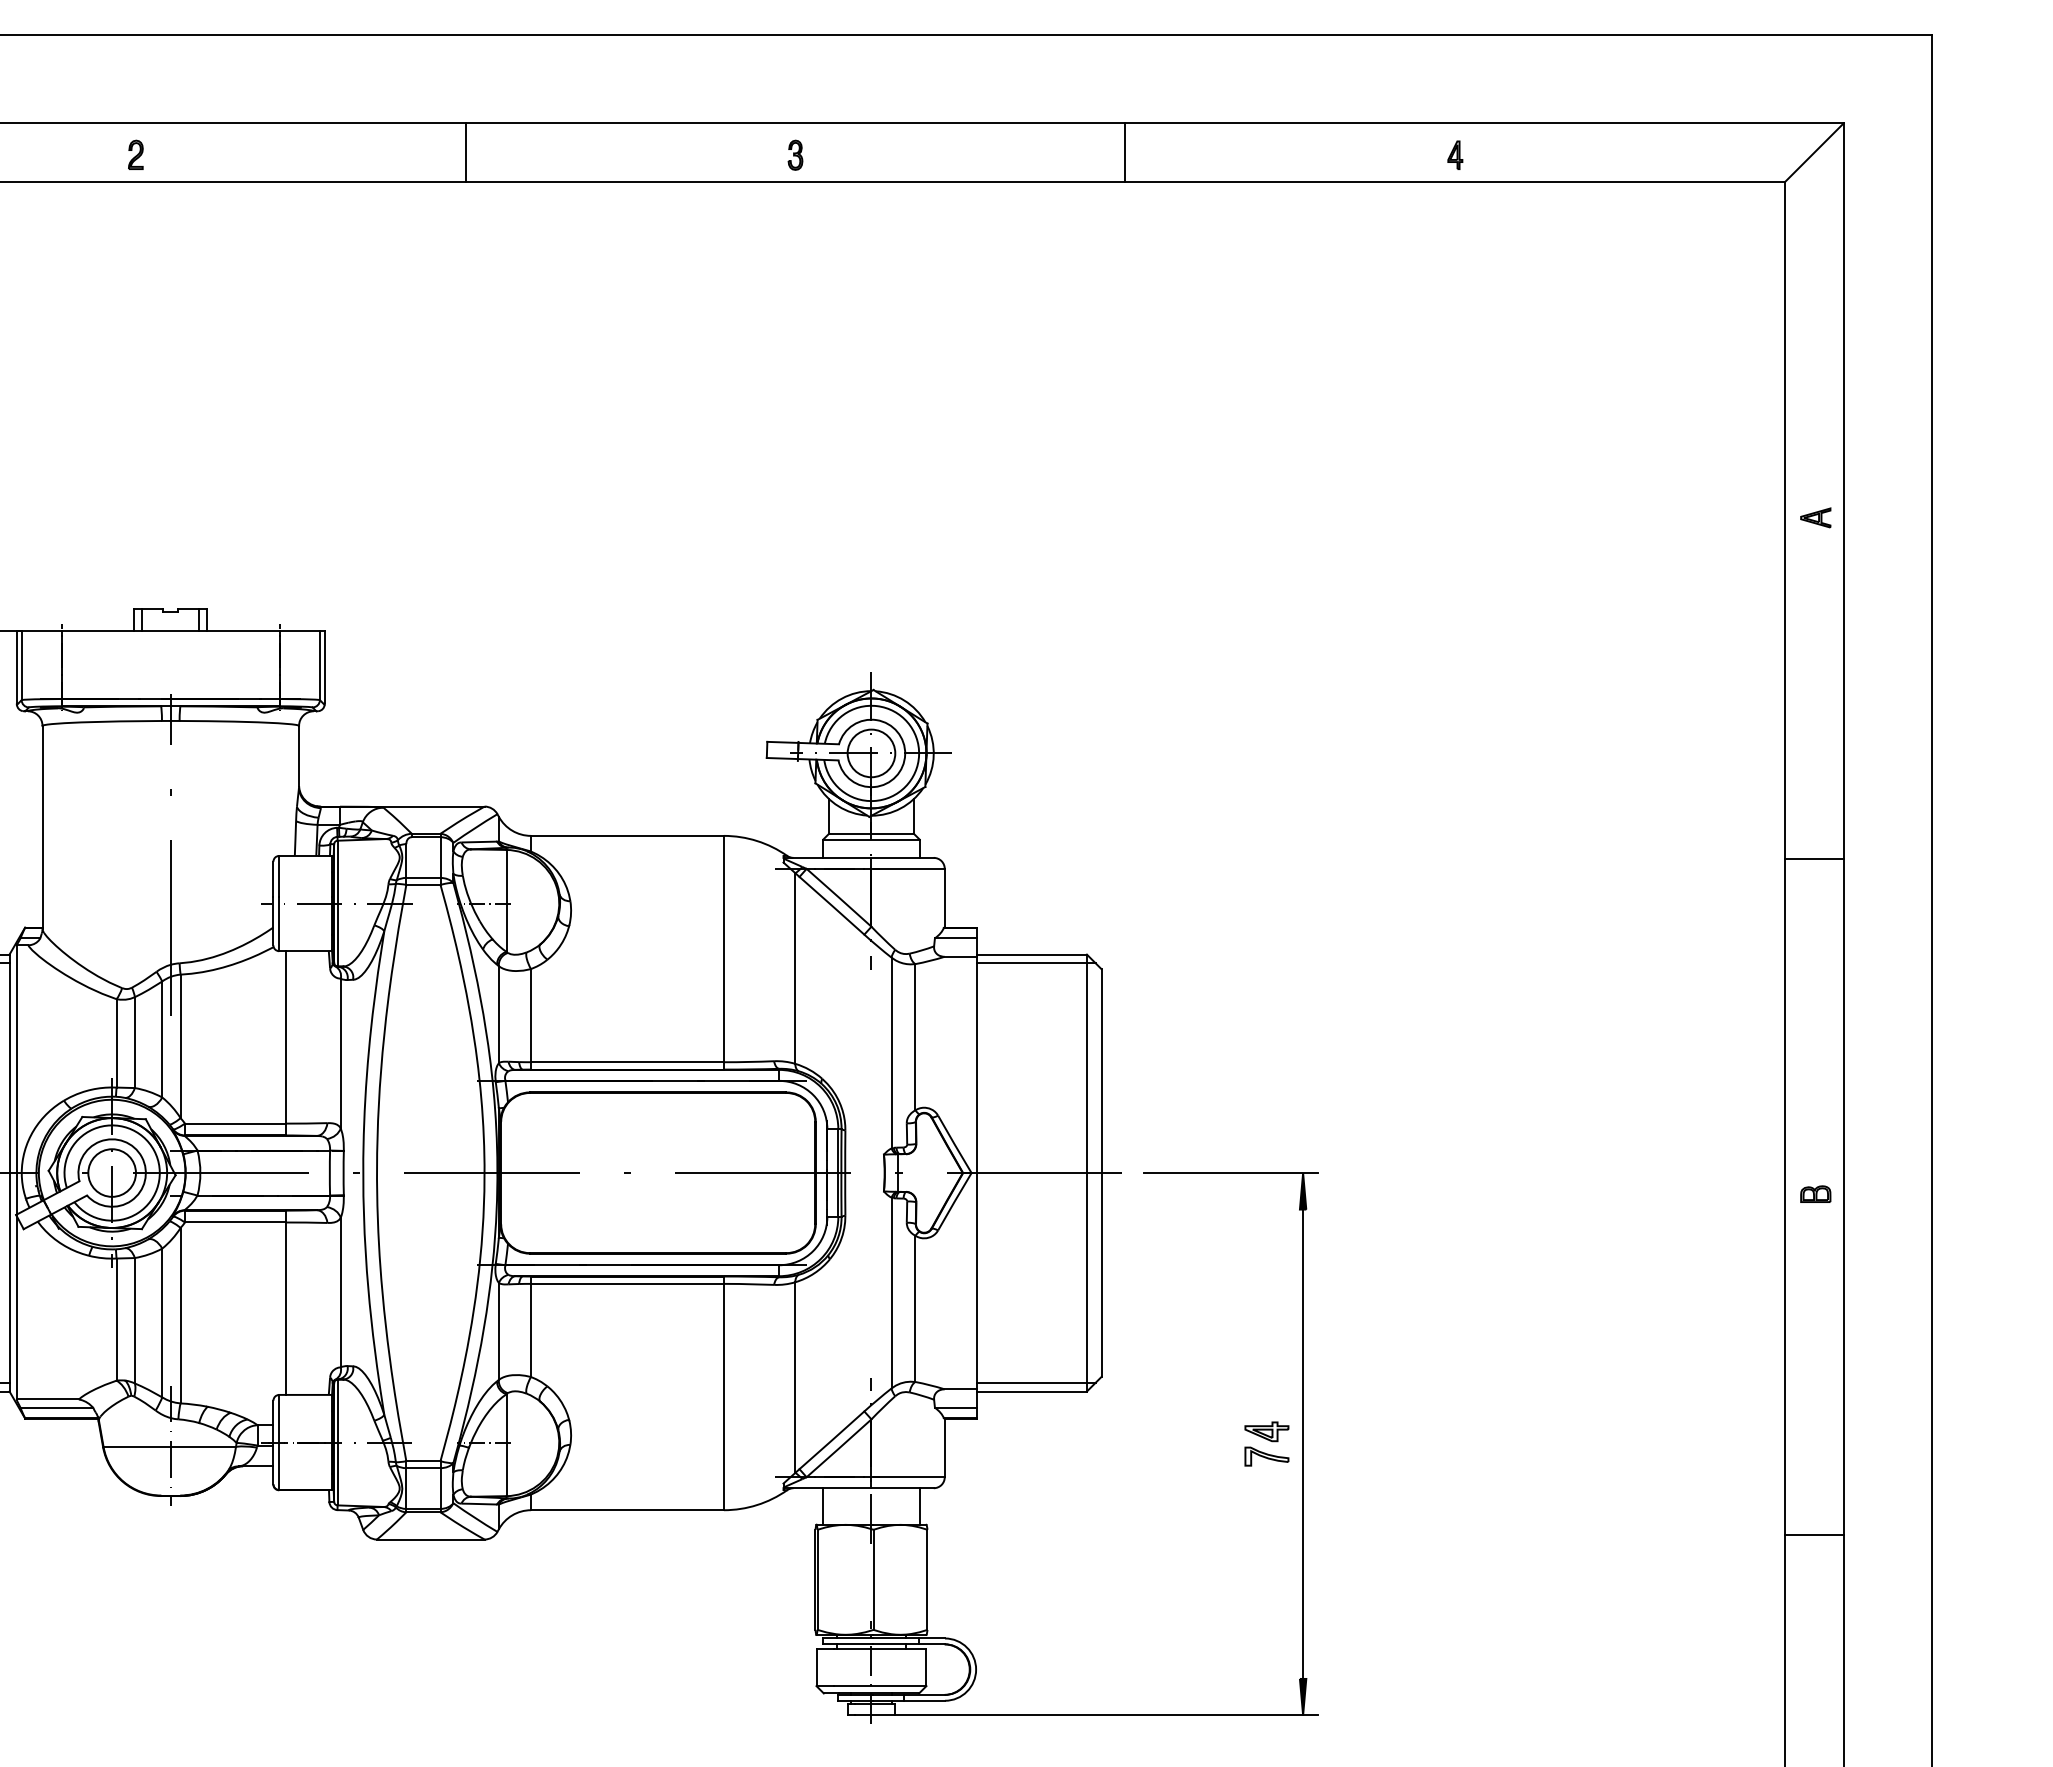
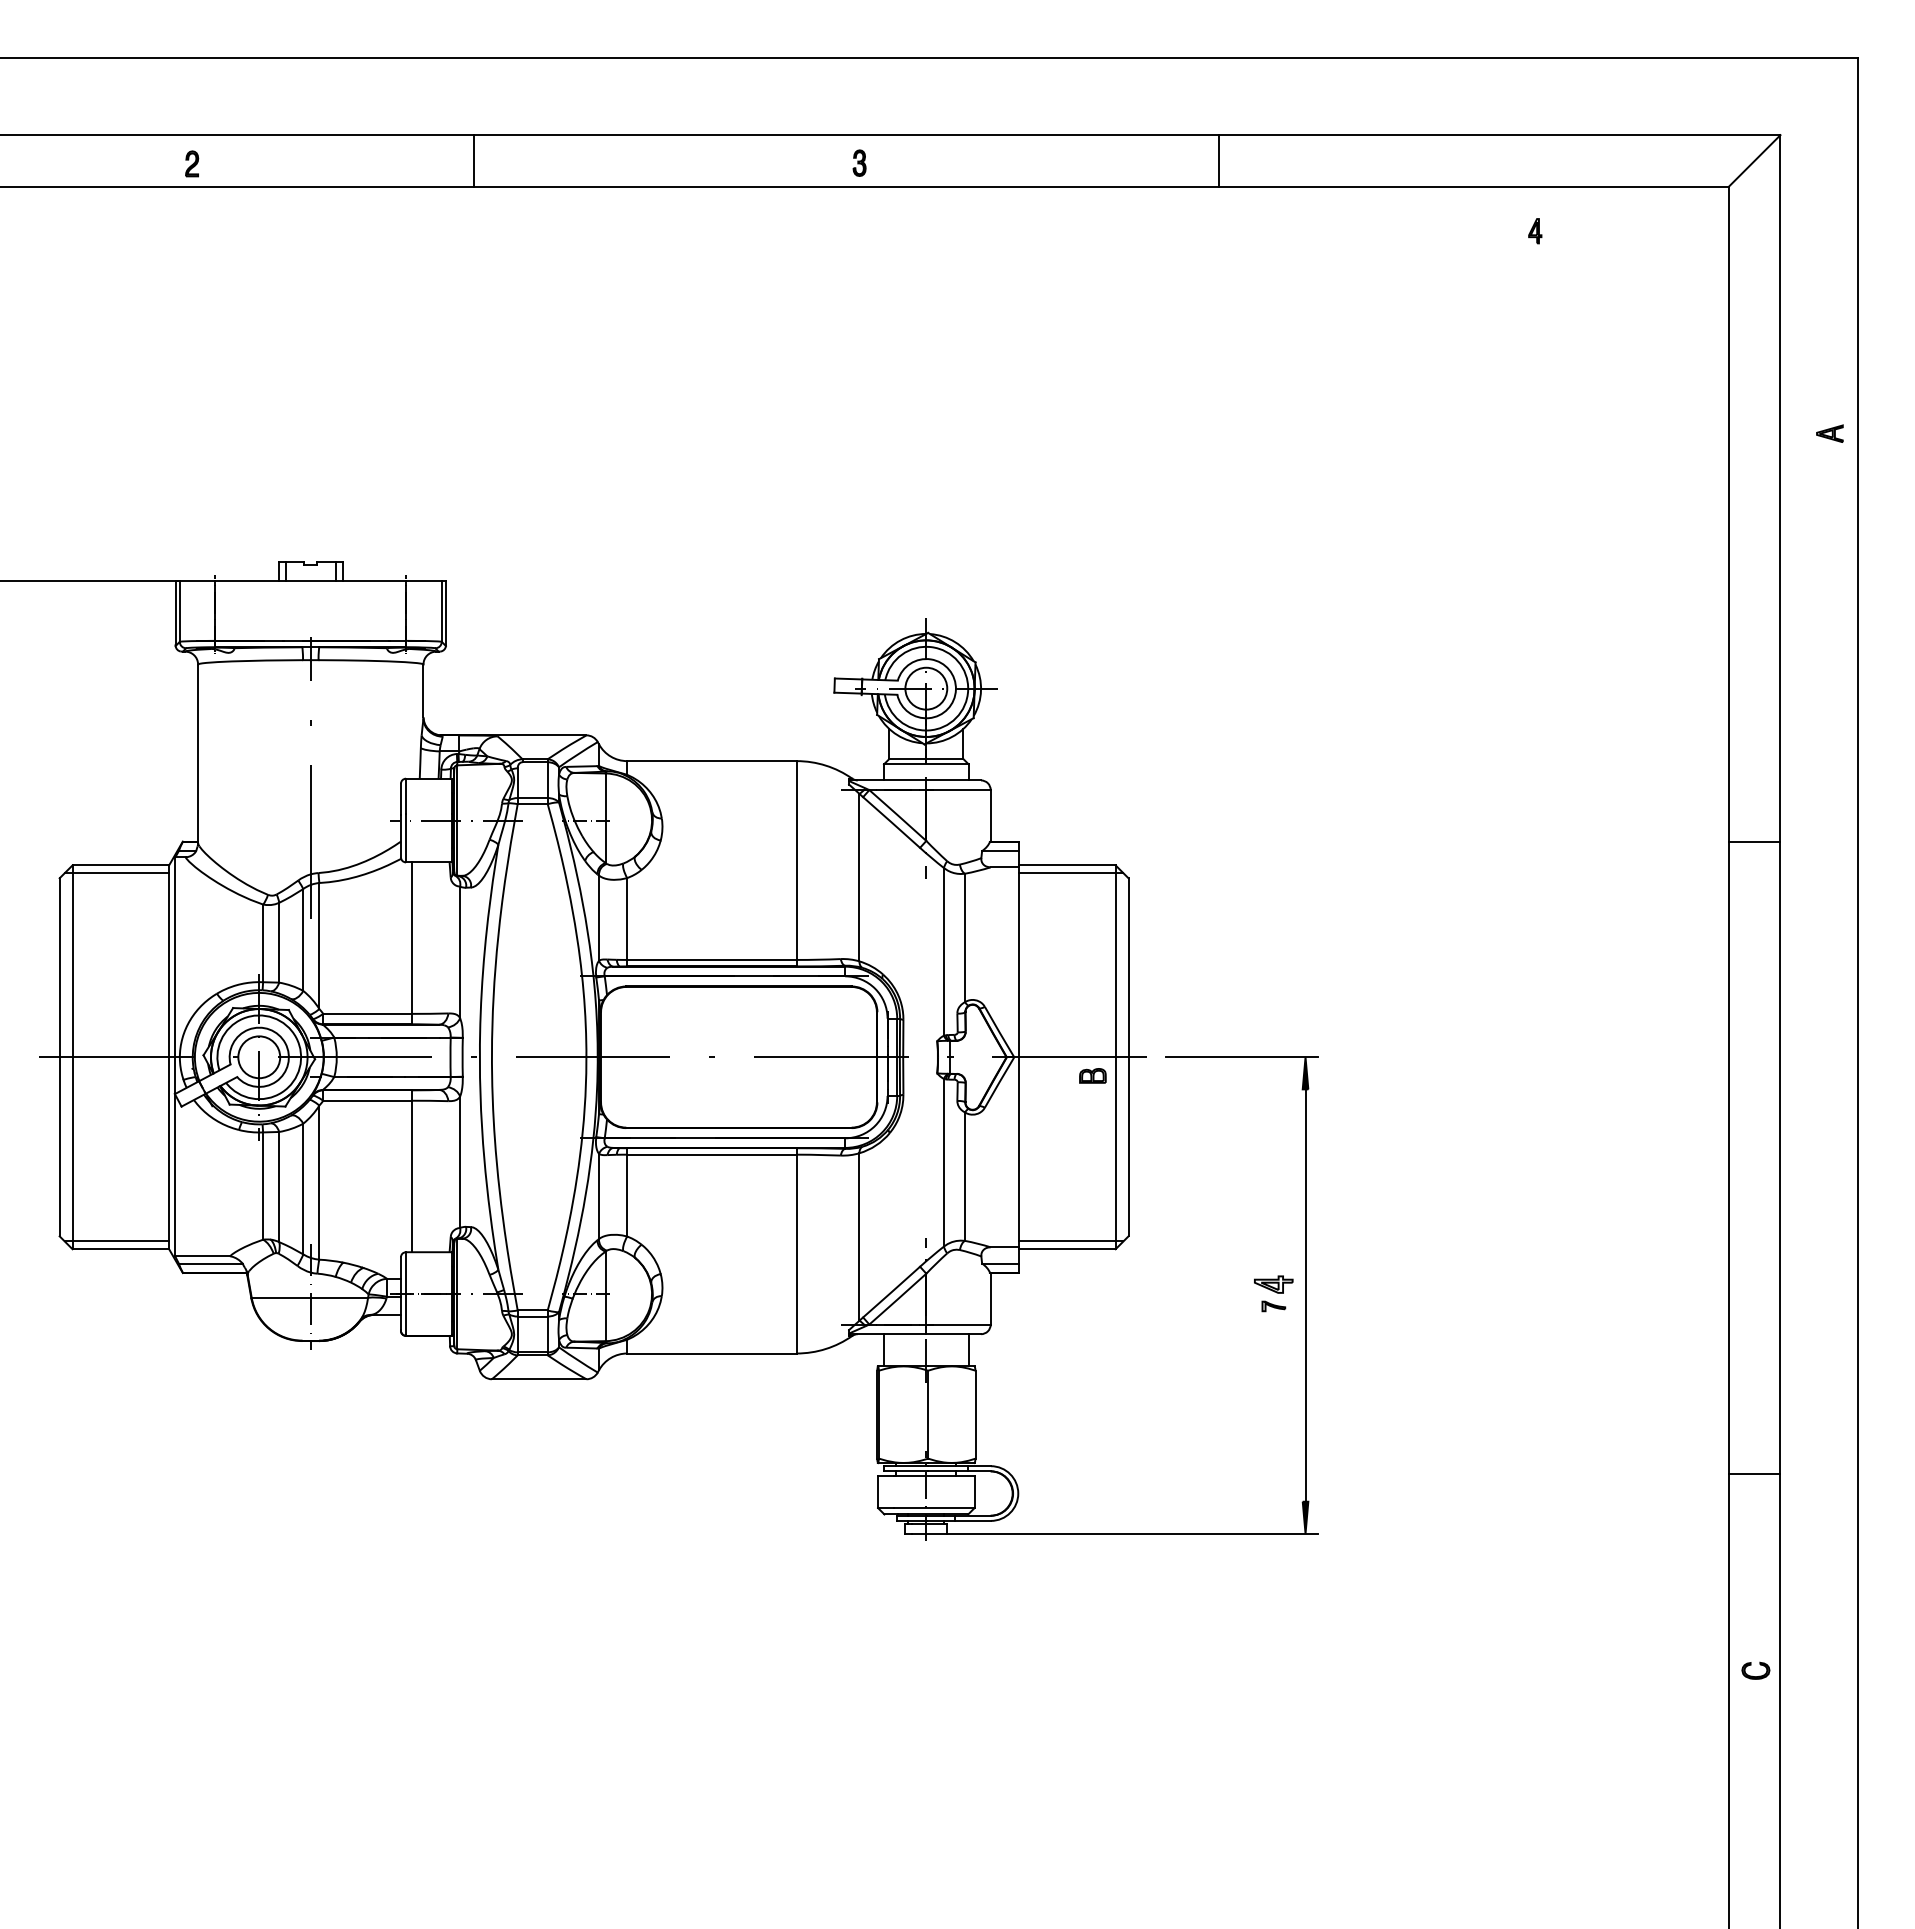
line: (465, 152) -> (473, 160), moved
line: (1125, 152) -> (1219, 160), moved
part: (136, 154) -> (192, 163), moved
part: (1455, 155) -> (1535, 231), moved
part: (1815, 517) -> (1829, 433), moved
line: (1814, 859) -> (1754, 842), moved
part: (1815, 1193) -> (1092, 1075), moved
part: (1266, 1456) -> (1273, 1306), size x0.6
line: (1814, 1535) -> (1754, 1473), moved

